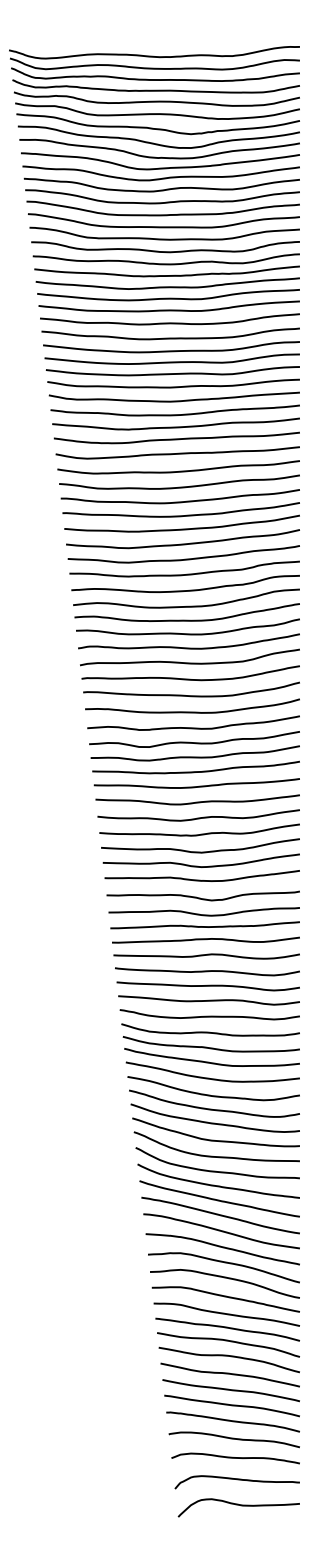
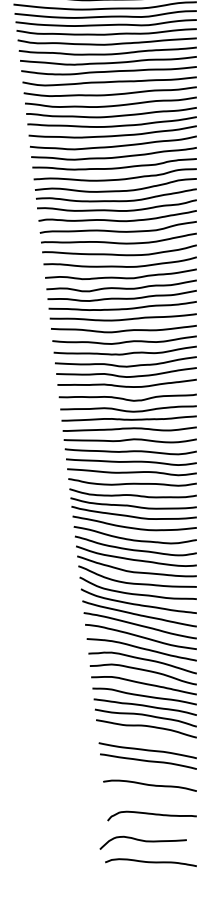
curve: (229, 1374) -> (146, 739), removed
curve: (232, 1421) -> (148, 772), removed
curve: (235, 1458) -> (150, 862), moved
curve: (238, 1505) -> (143, 841), moved

